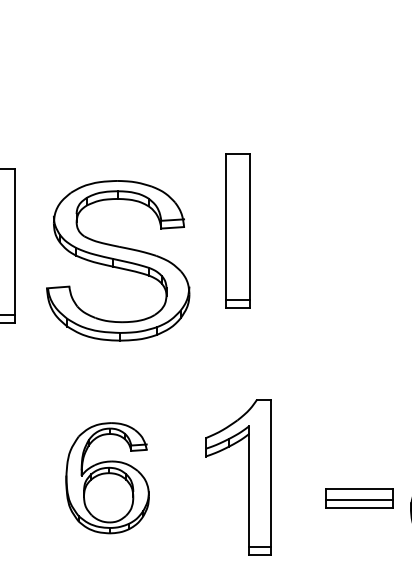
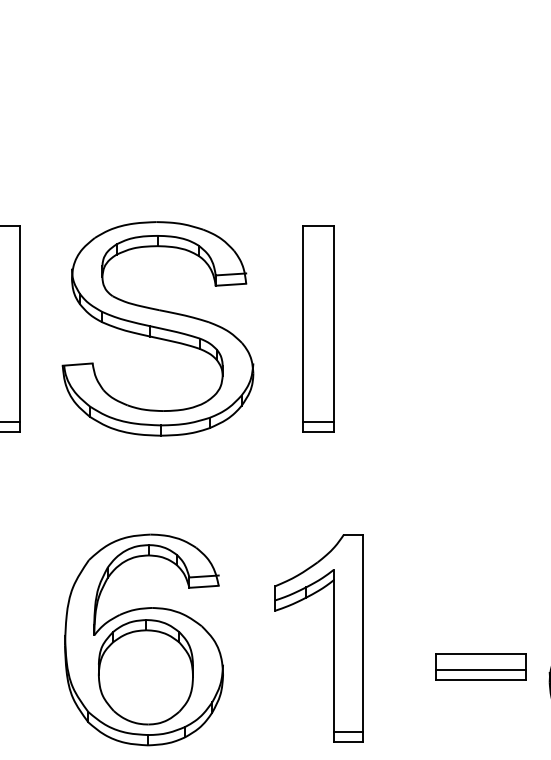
part: (237, 230) -> (317, 328), moved
part: (118, 260) -> (158, 328), moved
part: (107, 477) -> (143, 638), size x1.43

